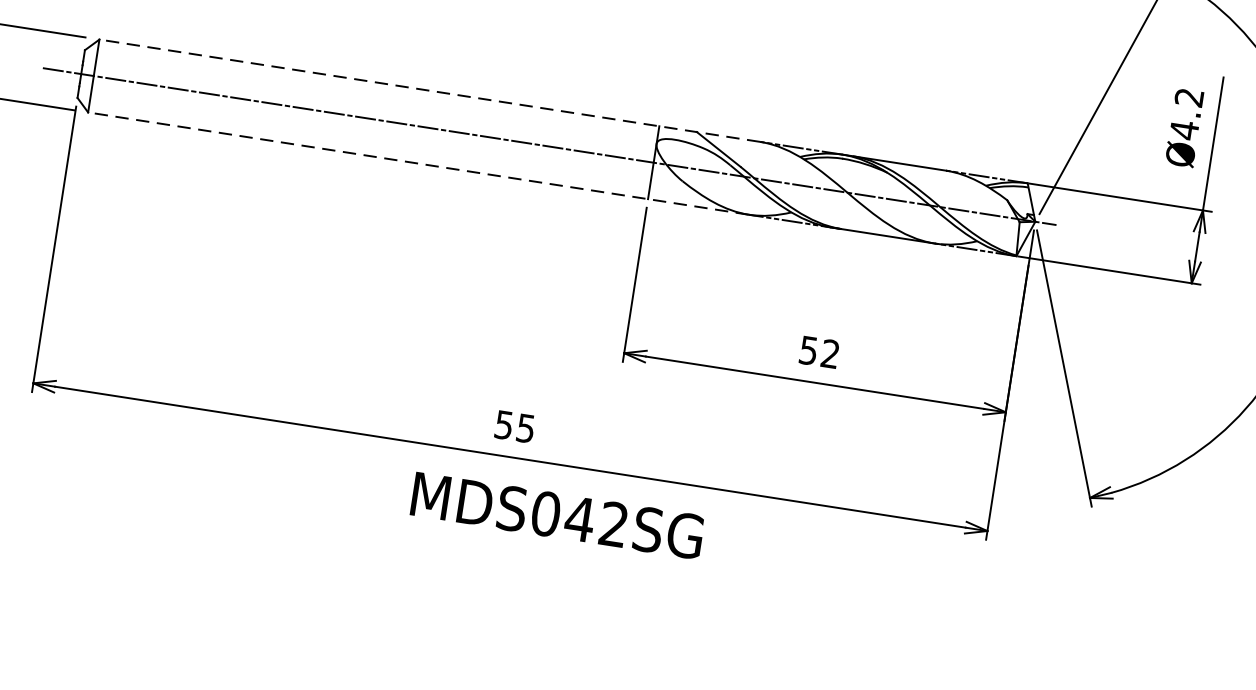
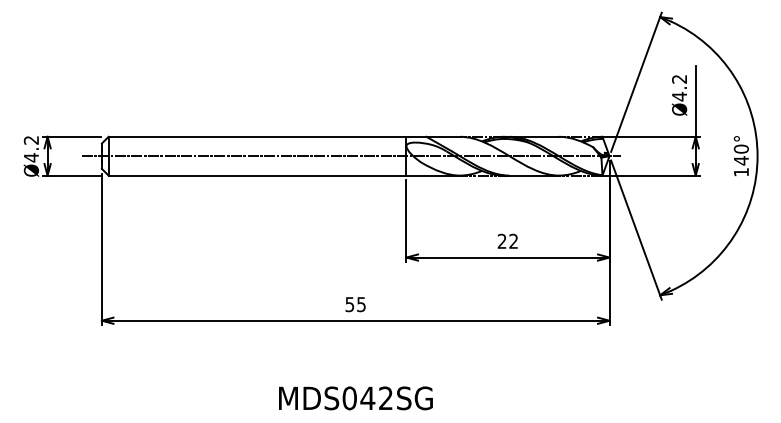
line: (430, 90) -> (284, 136), dashed -> solid
line: (418, 163) -> (284, 175), dashed -> solid
text: (807, 348) -> (501, 240), 52 -> 22
text: (556, 515) -> (355, 398), moved

